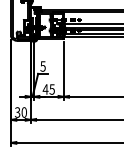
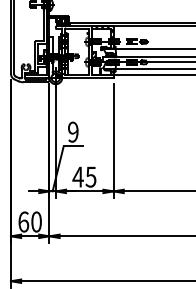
text: (42, 66) -> (72, 132), 5 -> 9
text: (17, 112) -> (23, 221), 30 -> 60

